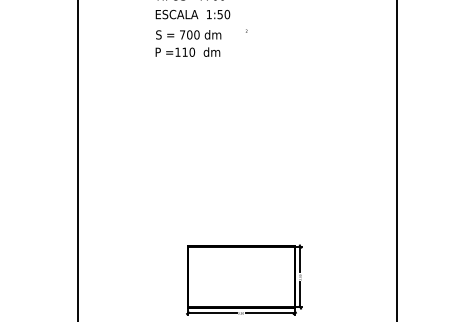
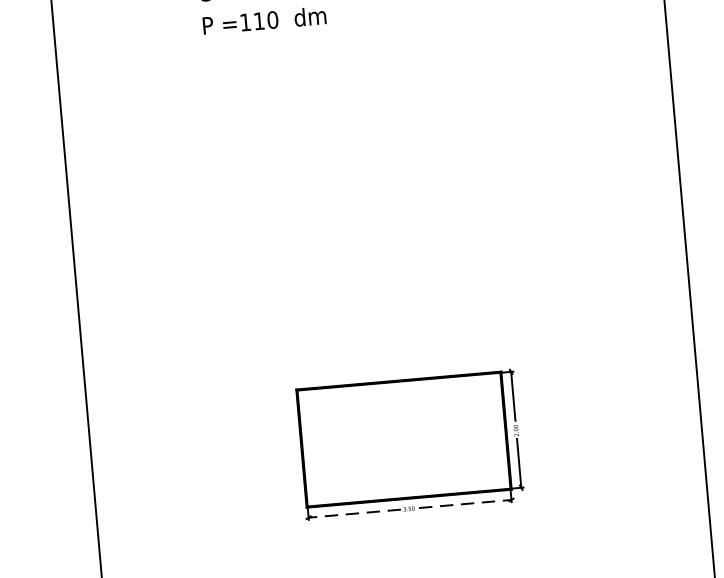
line: (211, 313) -> (352, 514), solid -> dashed
line: (271, 313) -> (467, 504), solid -> dashed

